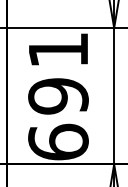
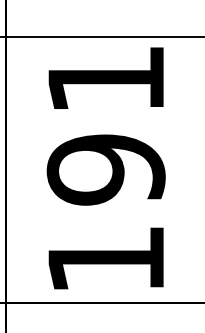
text: (58, 141) -> (106, 258), 691 -> 191

